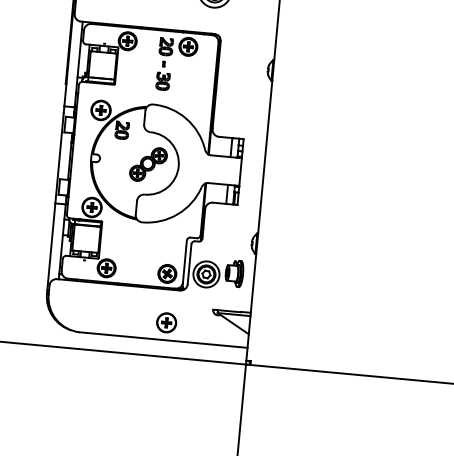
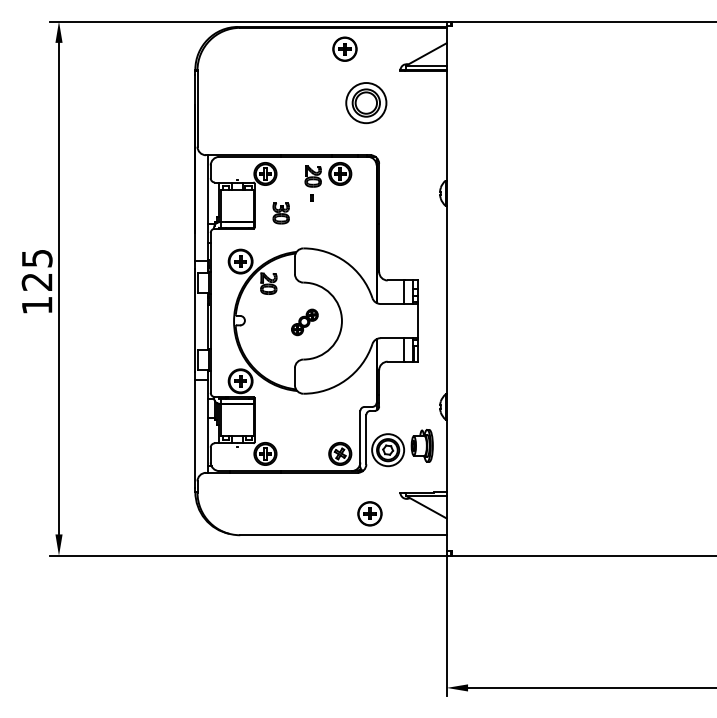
part: (162, 81) -> (280, 213), moved
part: (148, 164) -> (304, 322), size x0.6
part: (166, 322) -> (369, 513), moved

